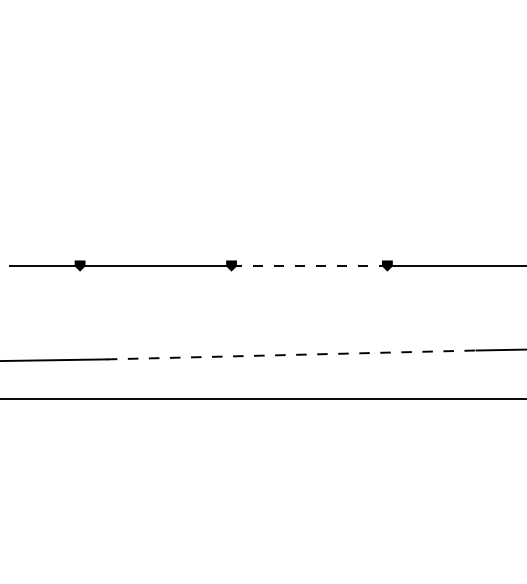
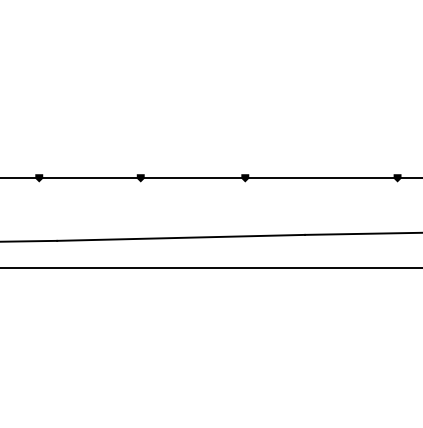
line: (310, 266) -> (193, 178), dashed -> solid
line: (292, 354) -> (181, 237), dashed -> solid

